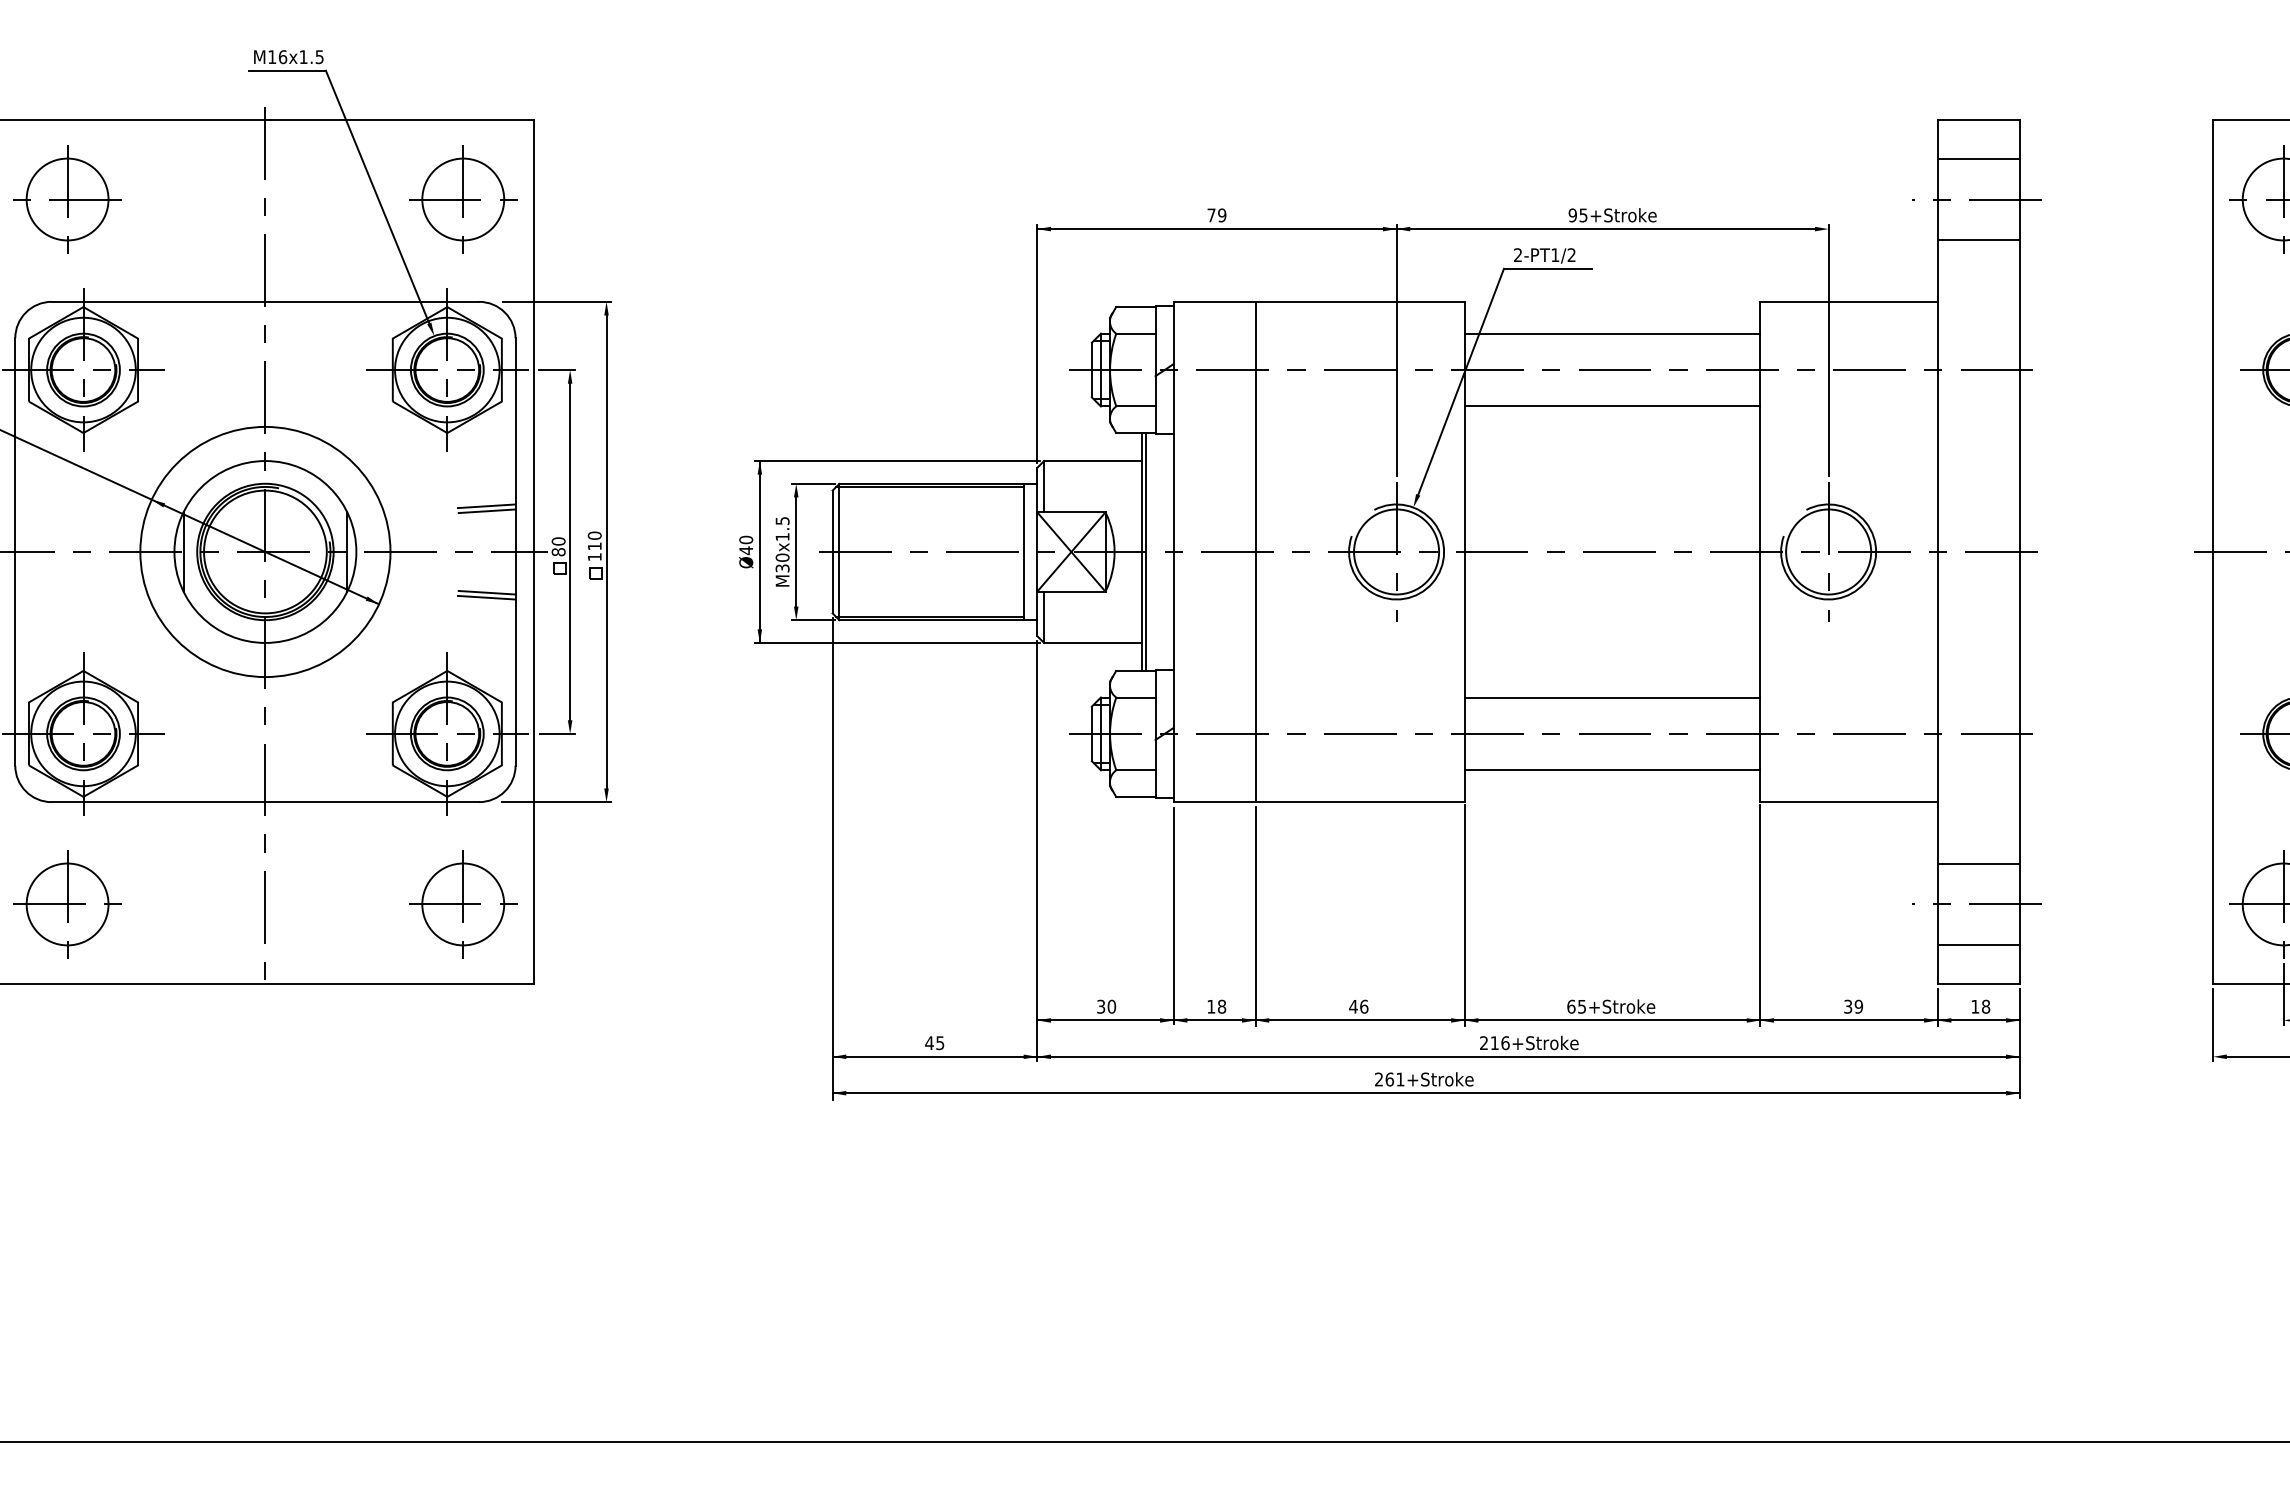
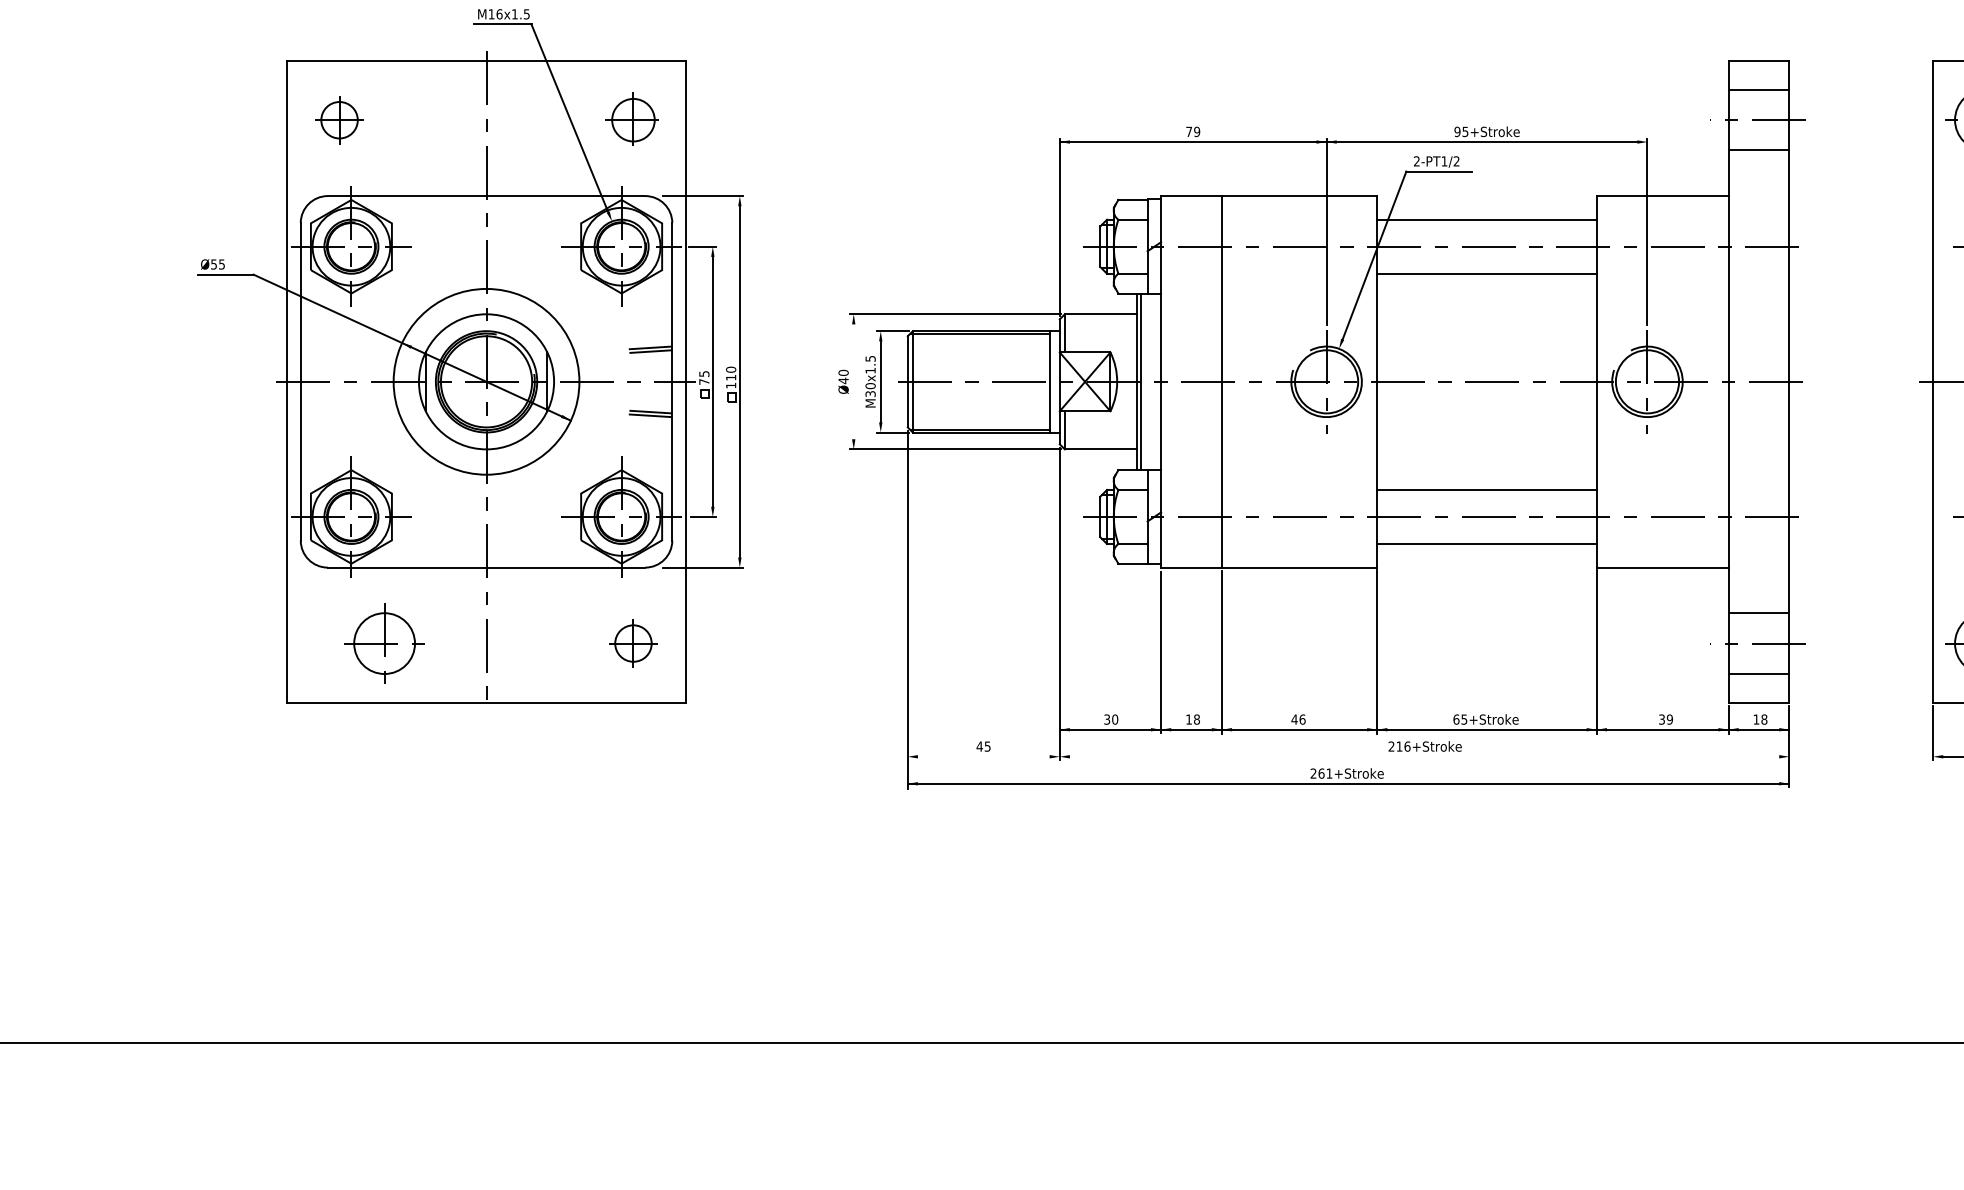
part: (67, 200) -> (339, 120), size x0.6
part: (463, 200) -> (633, 120), size x0.7
text: (558, 547) -> (704, 378), 80 -> 75
line: (759, 551) -> (853, 381), removed
part: (67, 904) -> (384, 643), moved
part: (463, 904) -> (633, 643), size x0.6
line: (1426, 1056) -> (1348, 756), removed

